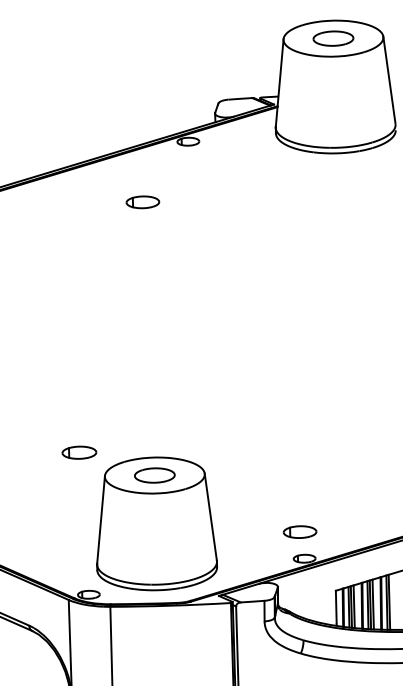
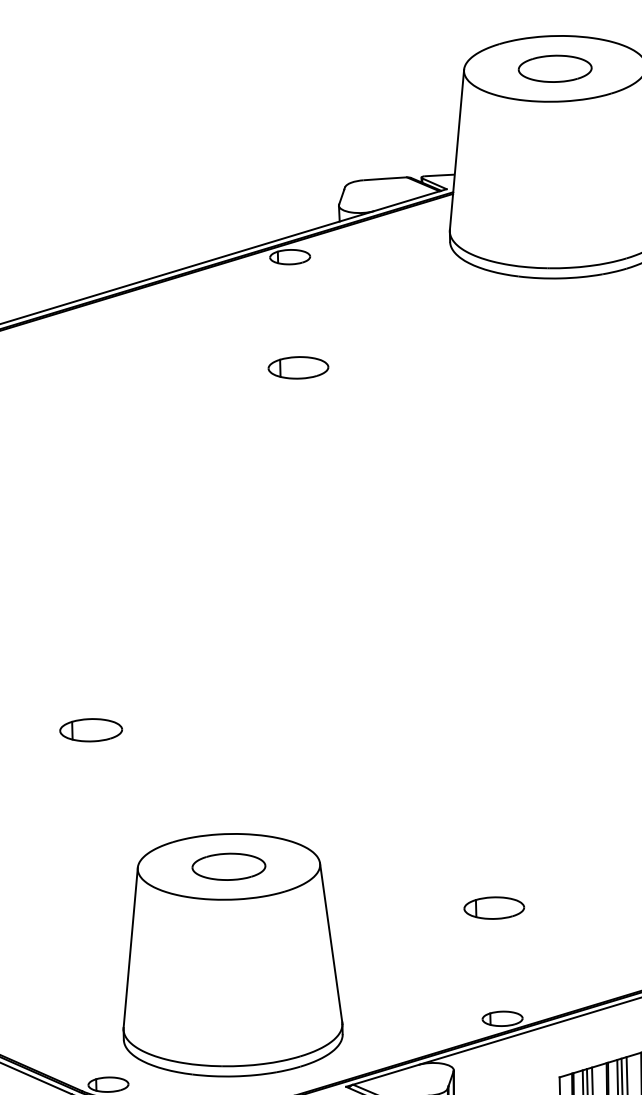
part: (142, 202) -> (297, 368), moved
part: (79, 452) -> (91, 729), moved
part: (299, 531) -> (493, 906), moved

